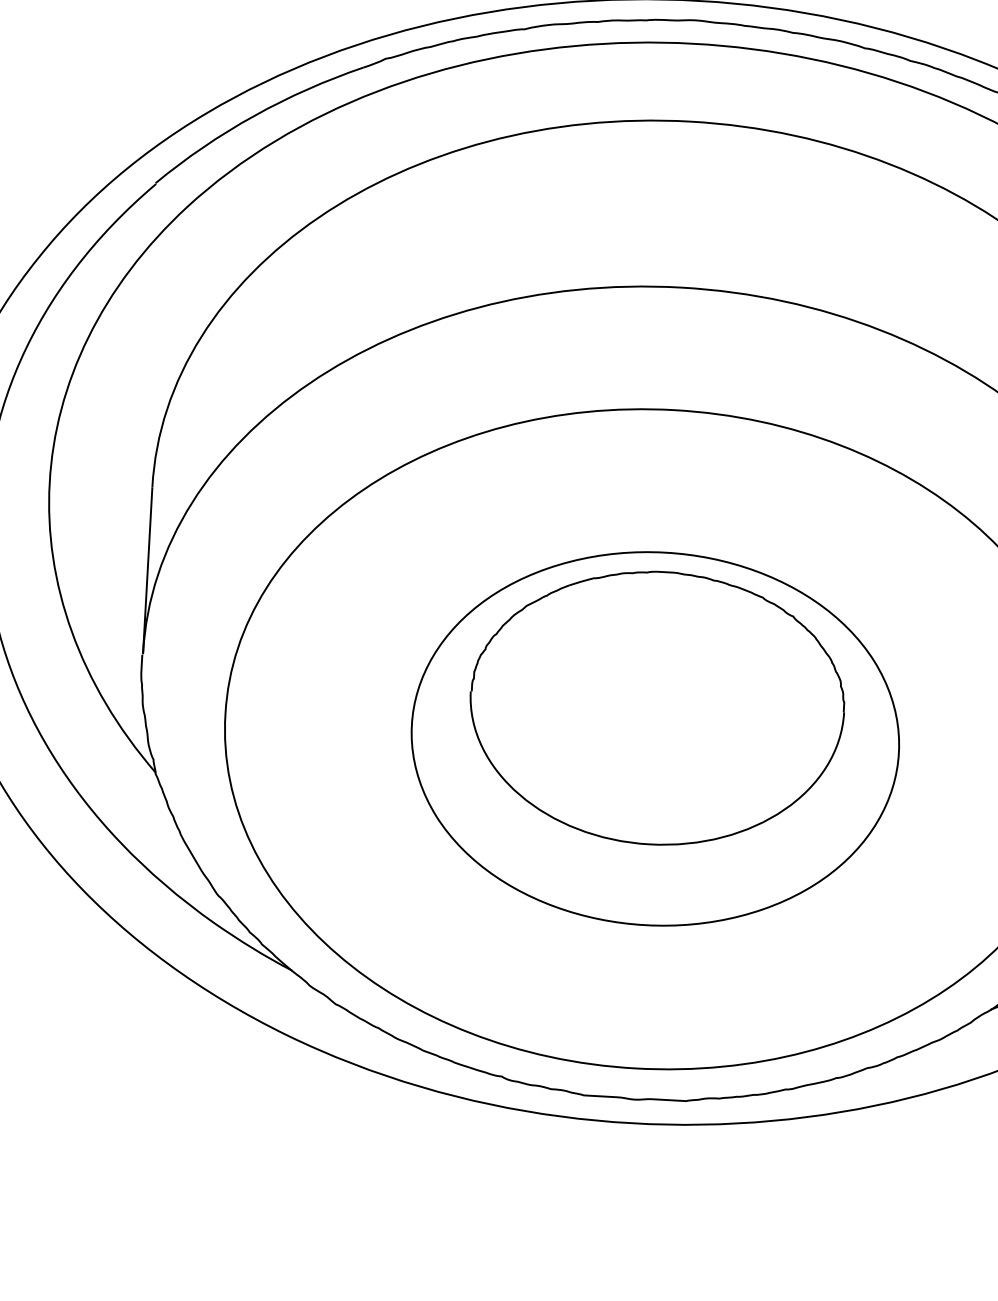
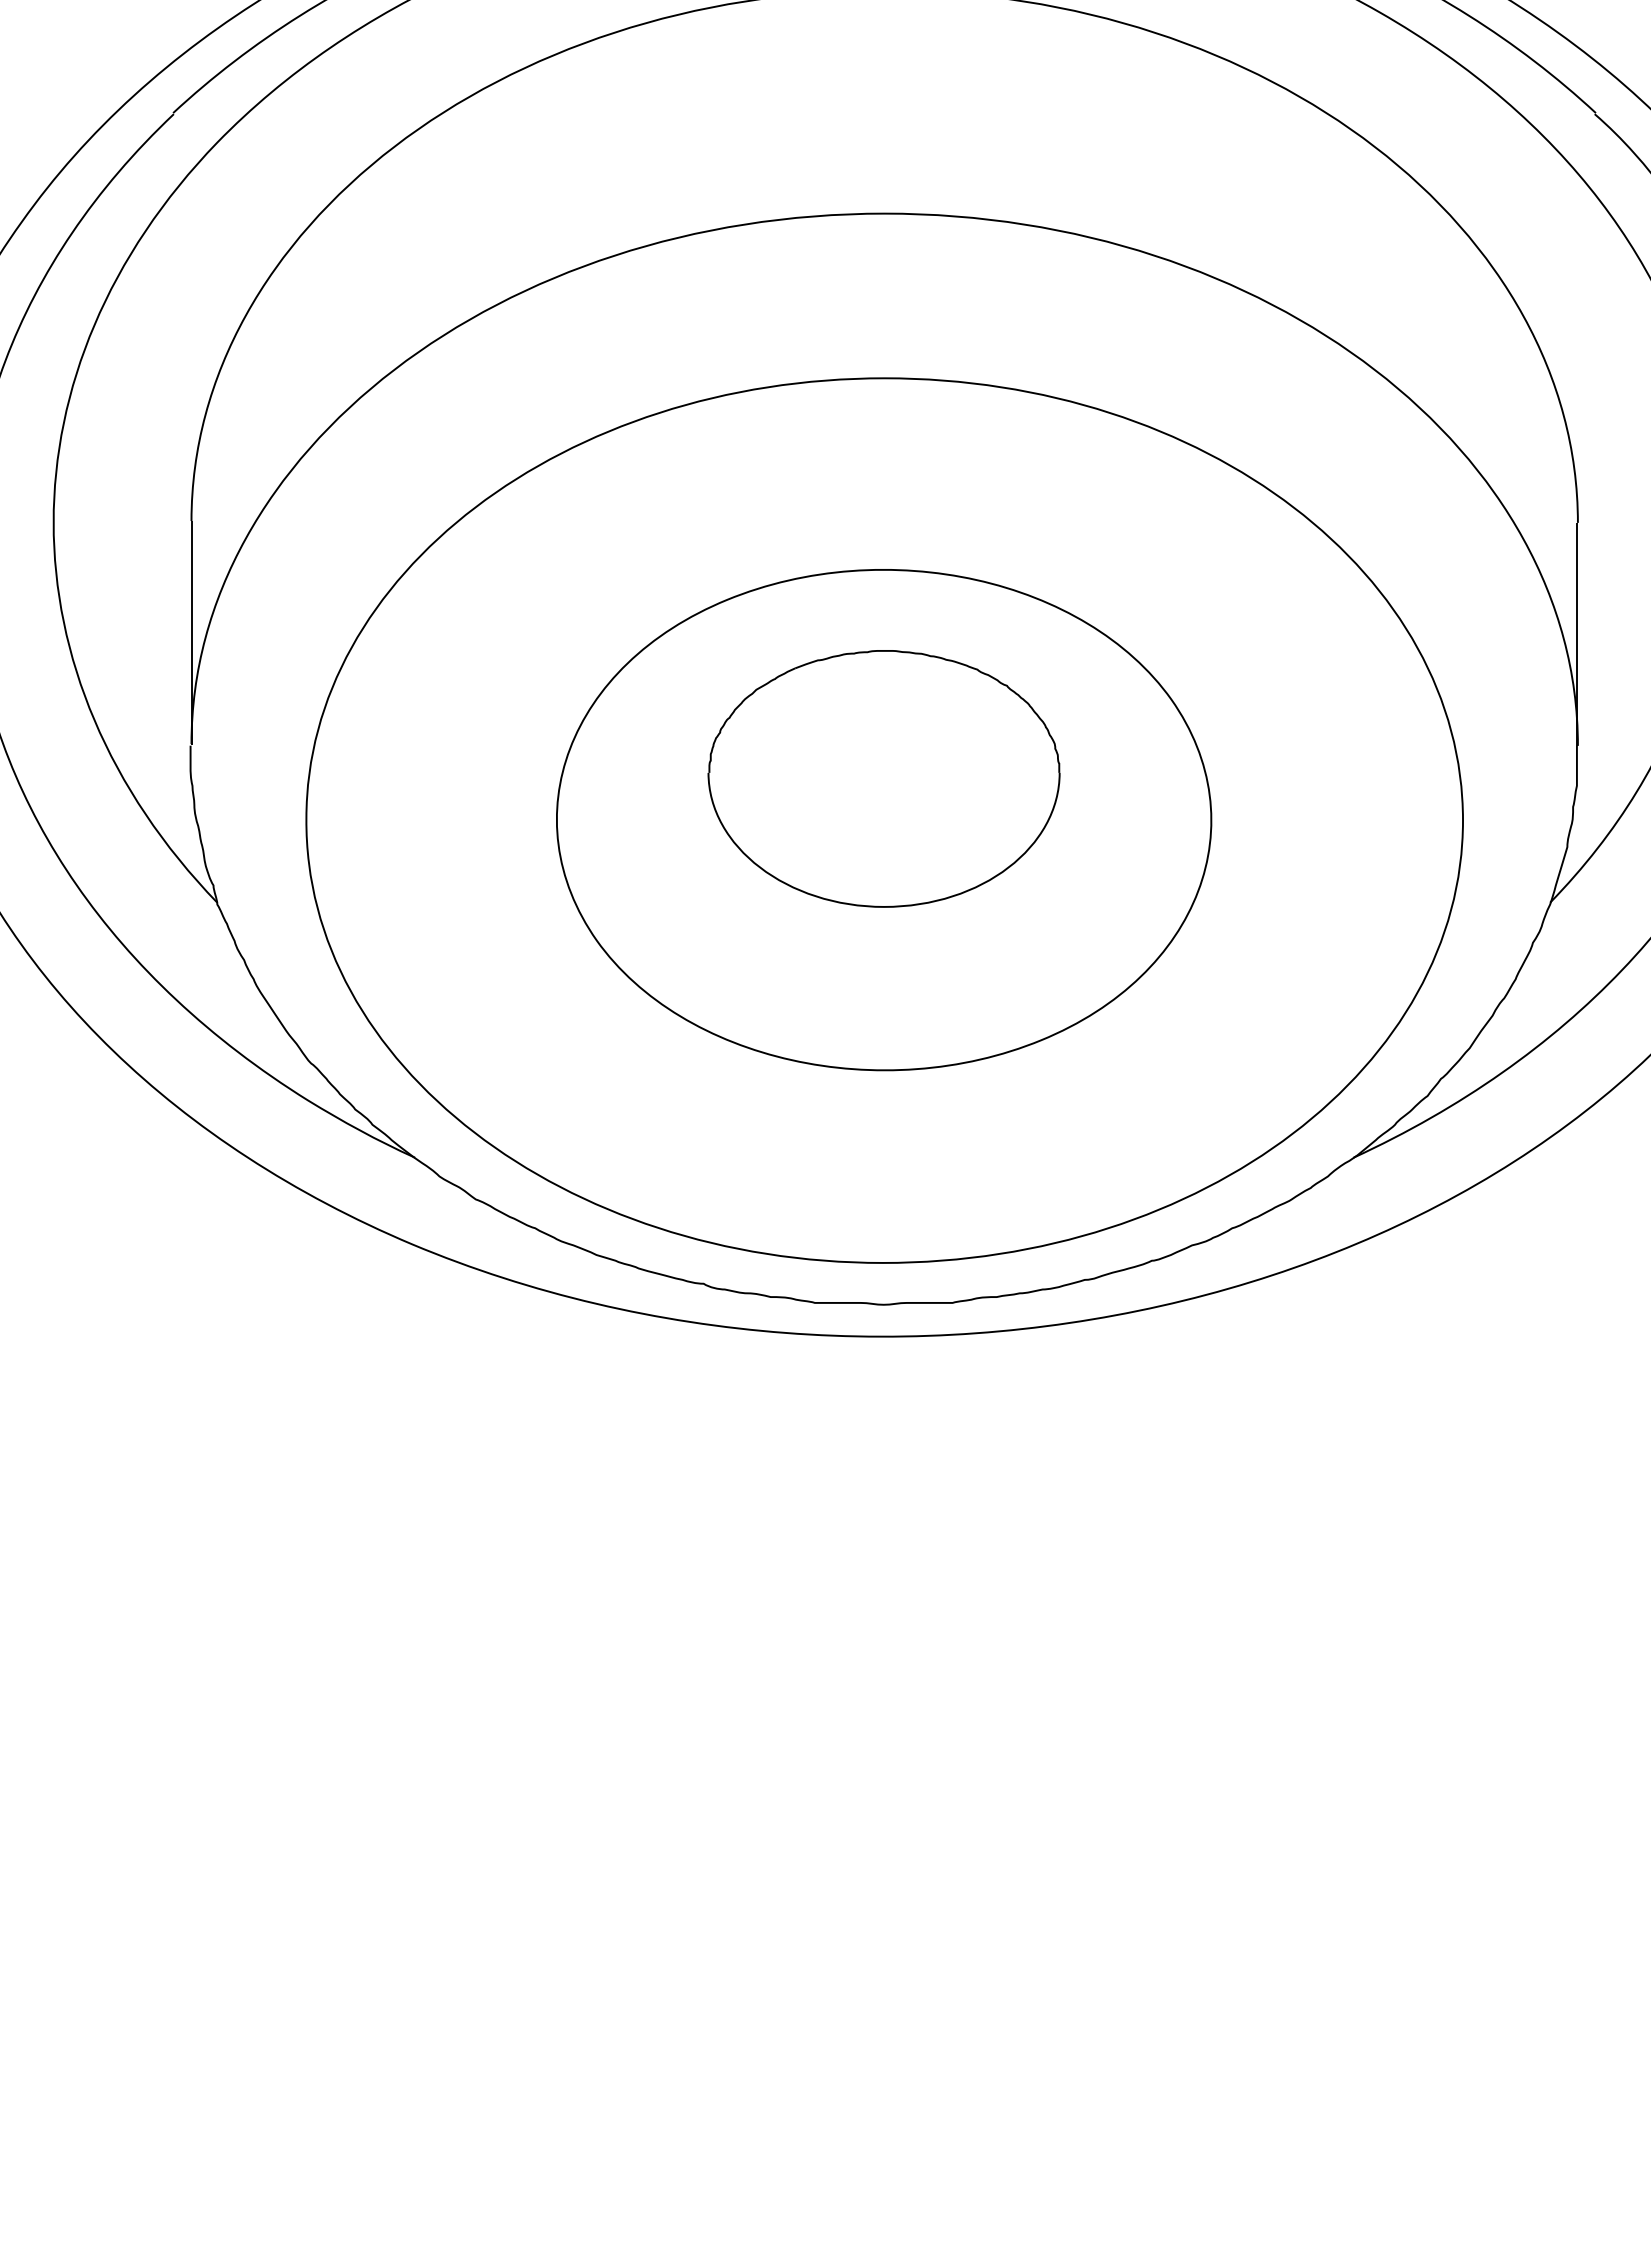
part: (656, 707) -> (883, 778), size x0.7

